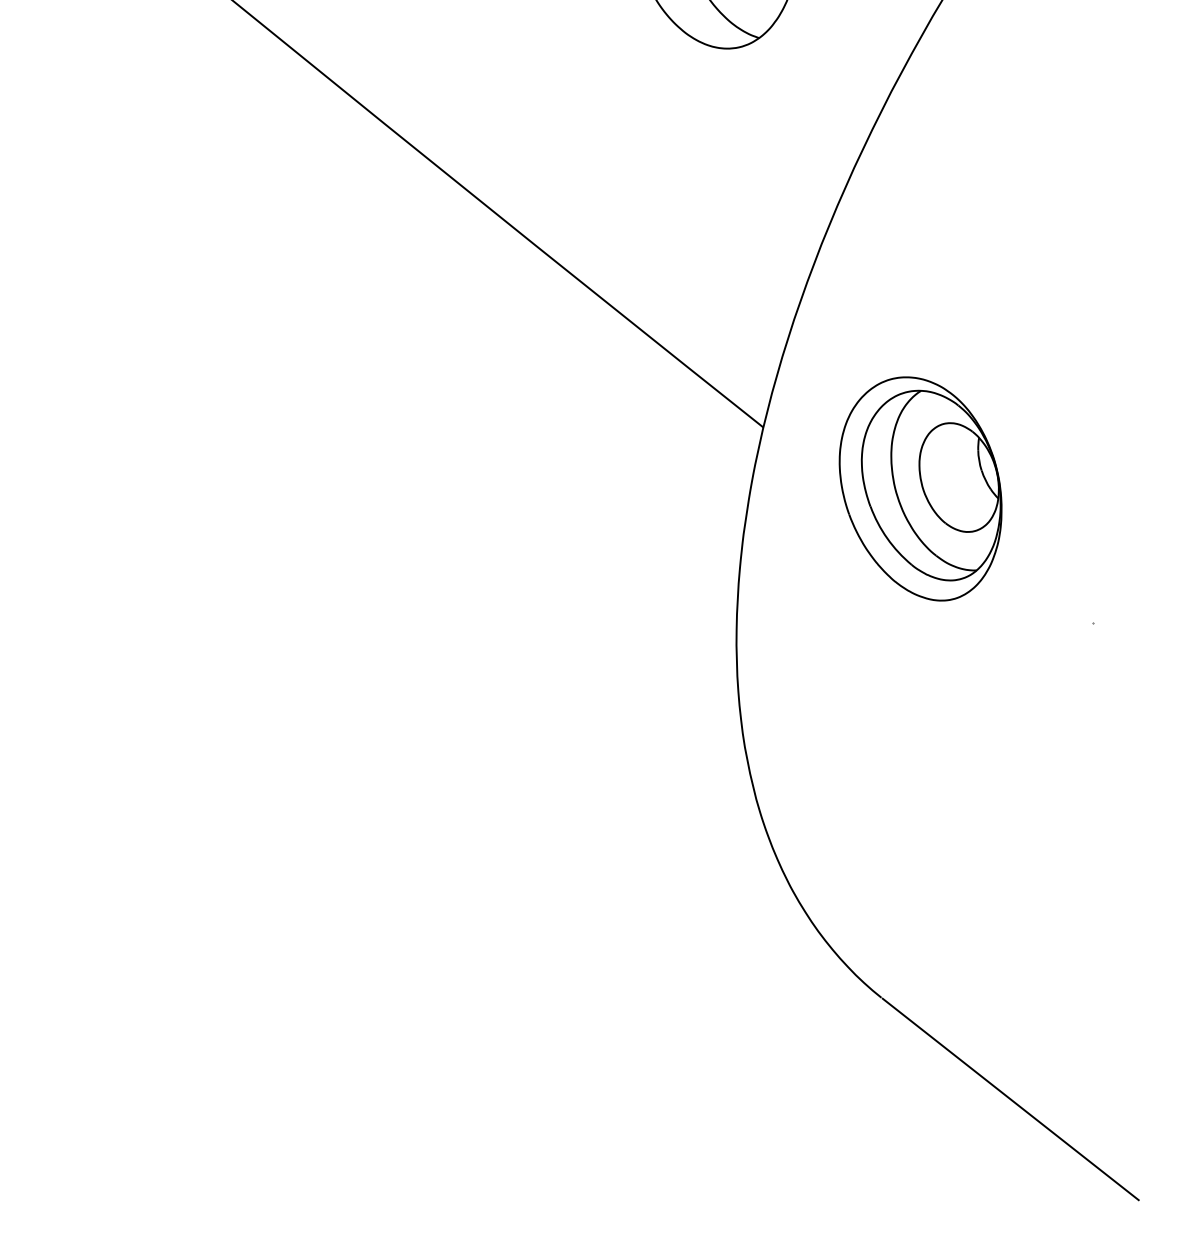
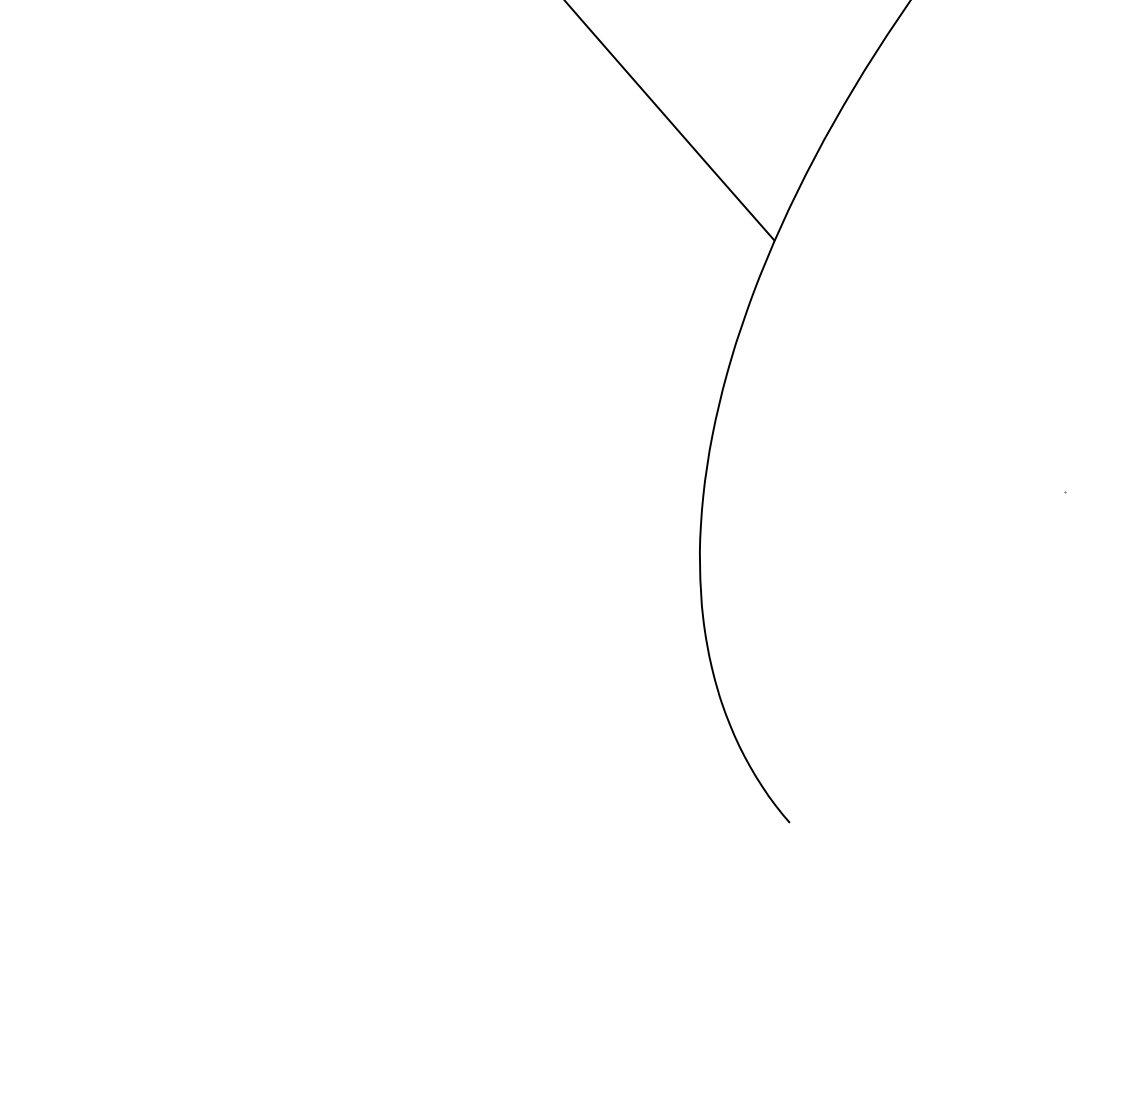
part: (920, 488) -> (918, 328), removed
line: (1010, 1099) -> (898, 945), removed

